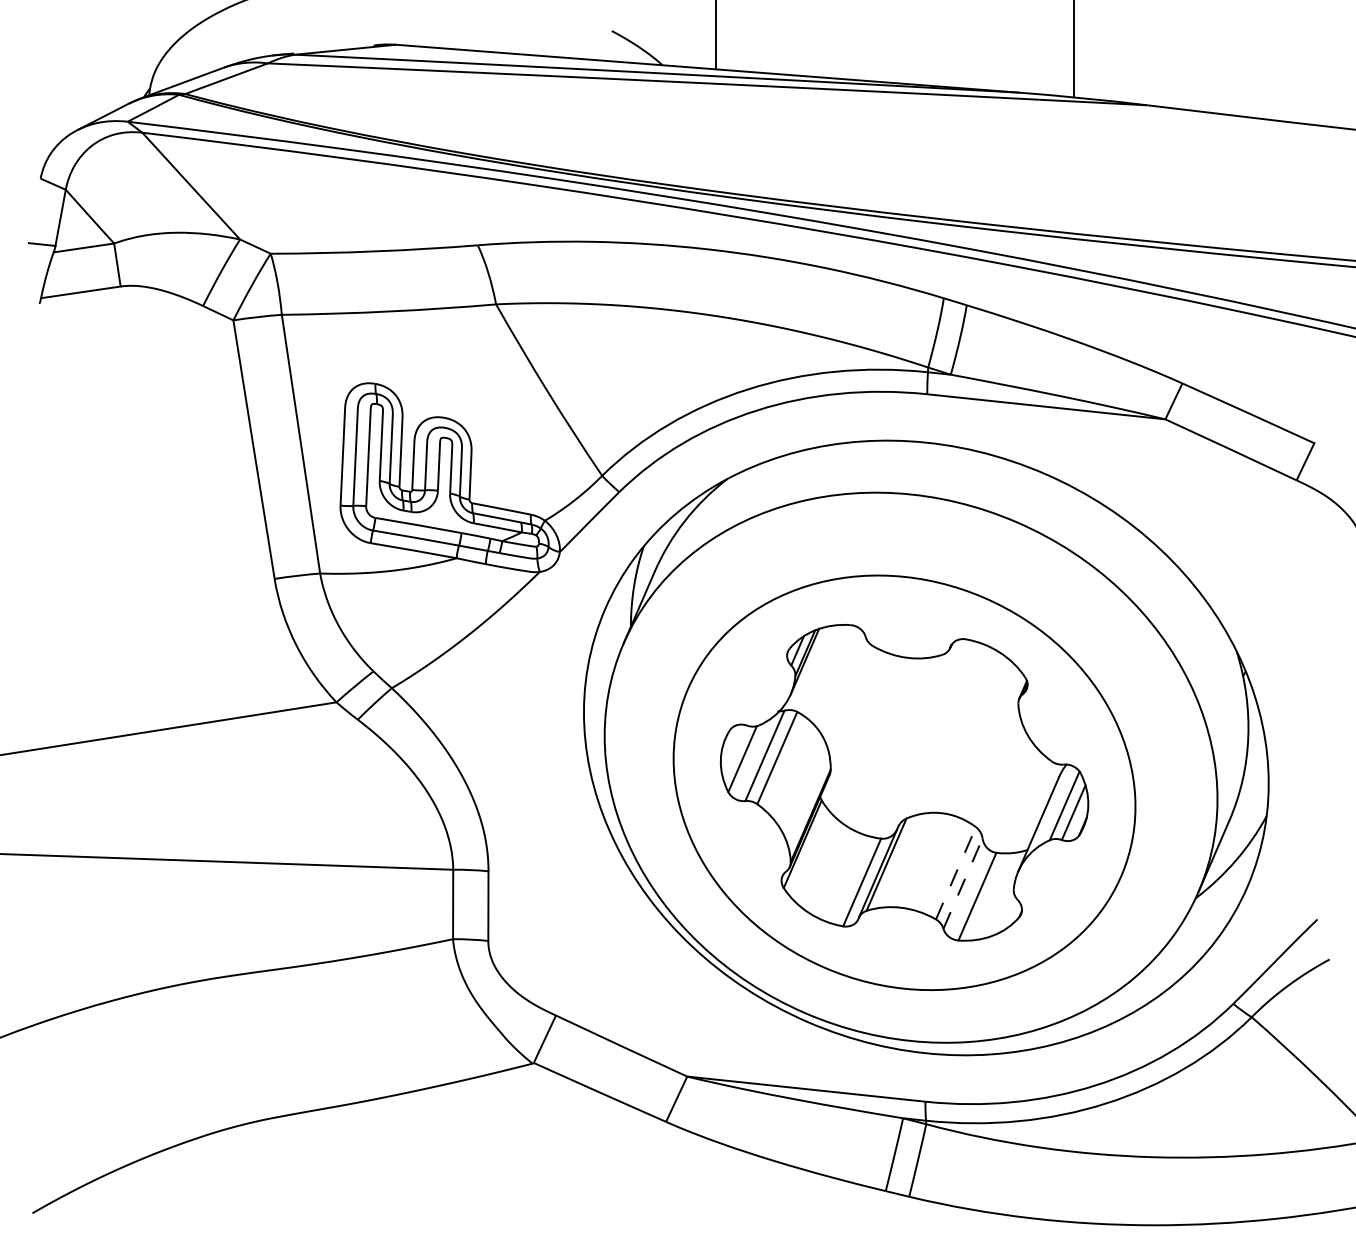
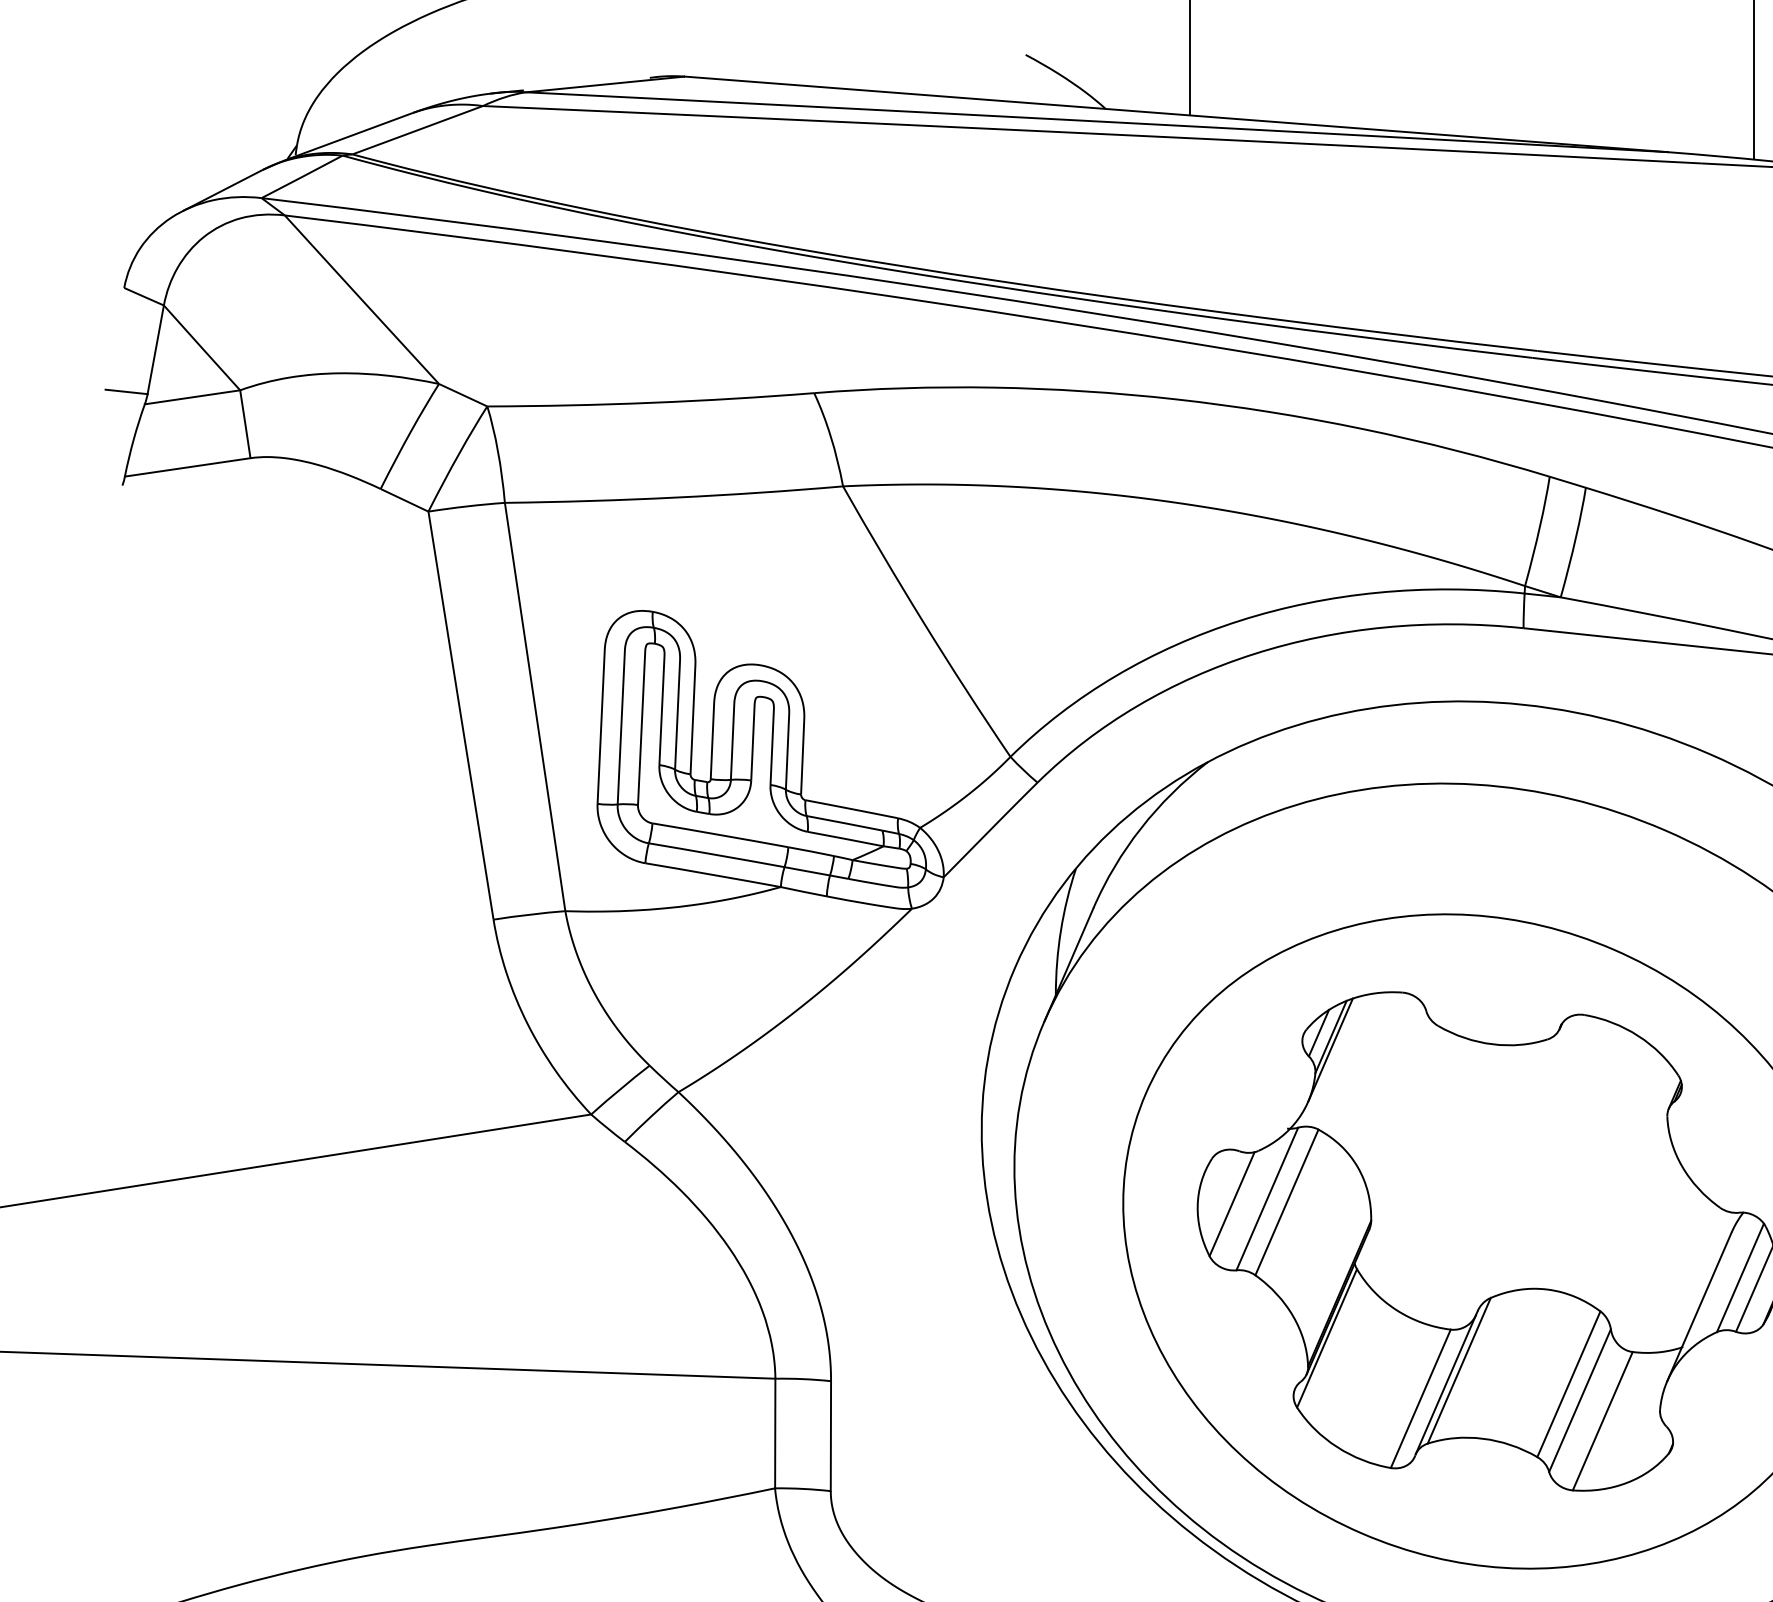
line: (956, 872) -> (1569, 1383), dashed -> solid
line: (963, 883) -> (1580, 1400), dashed -> solid

